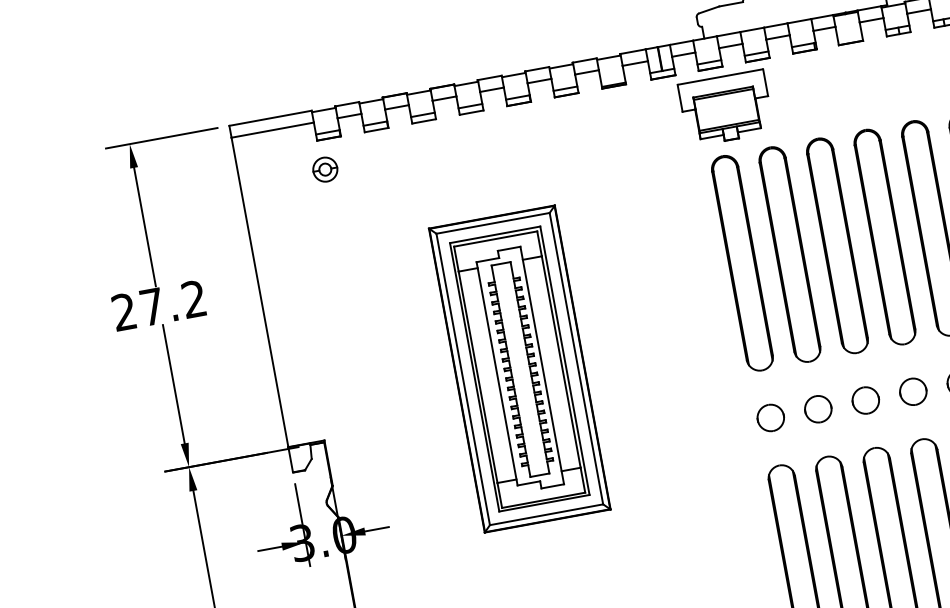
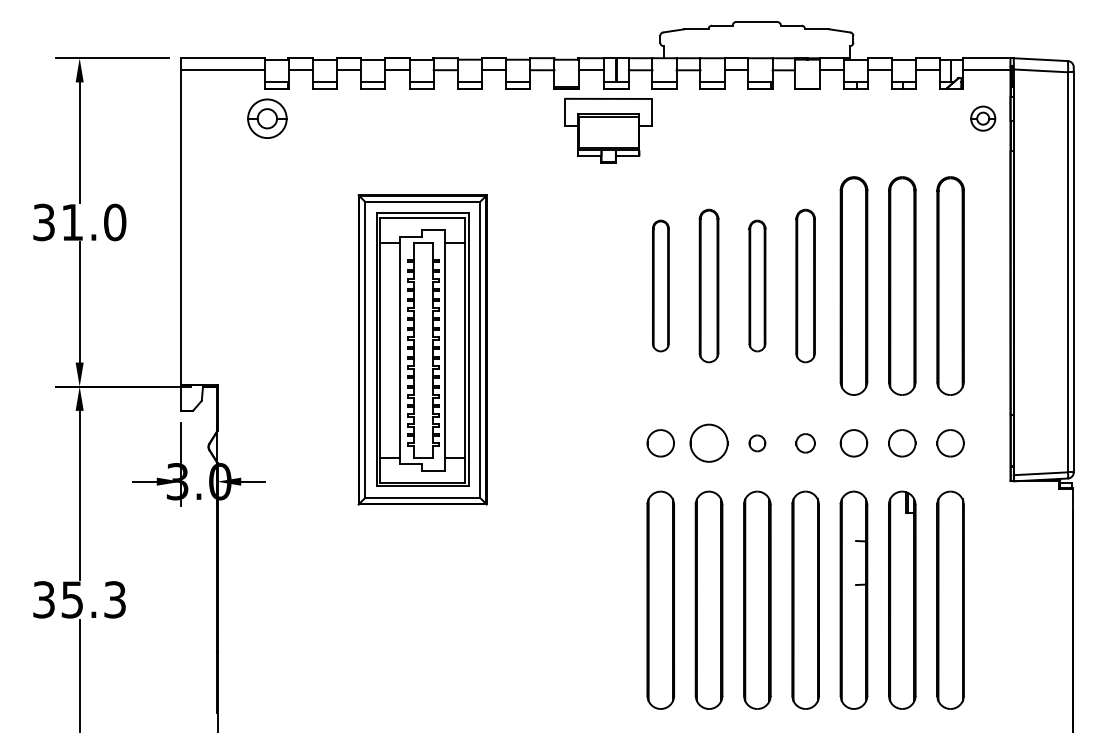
part: (725, 108) -> (608, 130), moved
part: (325, 169) -> (267, 118), size x1.6
part: (884, 236) -> (805, 285), size x0.7
part: (837, 245) -> (757, 285), size x0.6
part: (789, 254) -> (708, 285), size x0.7
part: (742, 262) -> (660, 285), size x0.6
text: (159, 305) -> (79, 222), 27.2 -> 31.0
part: (913, 392) -> (805, 443), size x0.7
part: (865, 400) -> (757, 443), size x0.6
part: (817, 409) -> (708, 443), size x1.4

